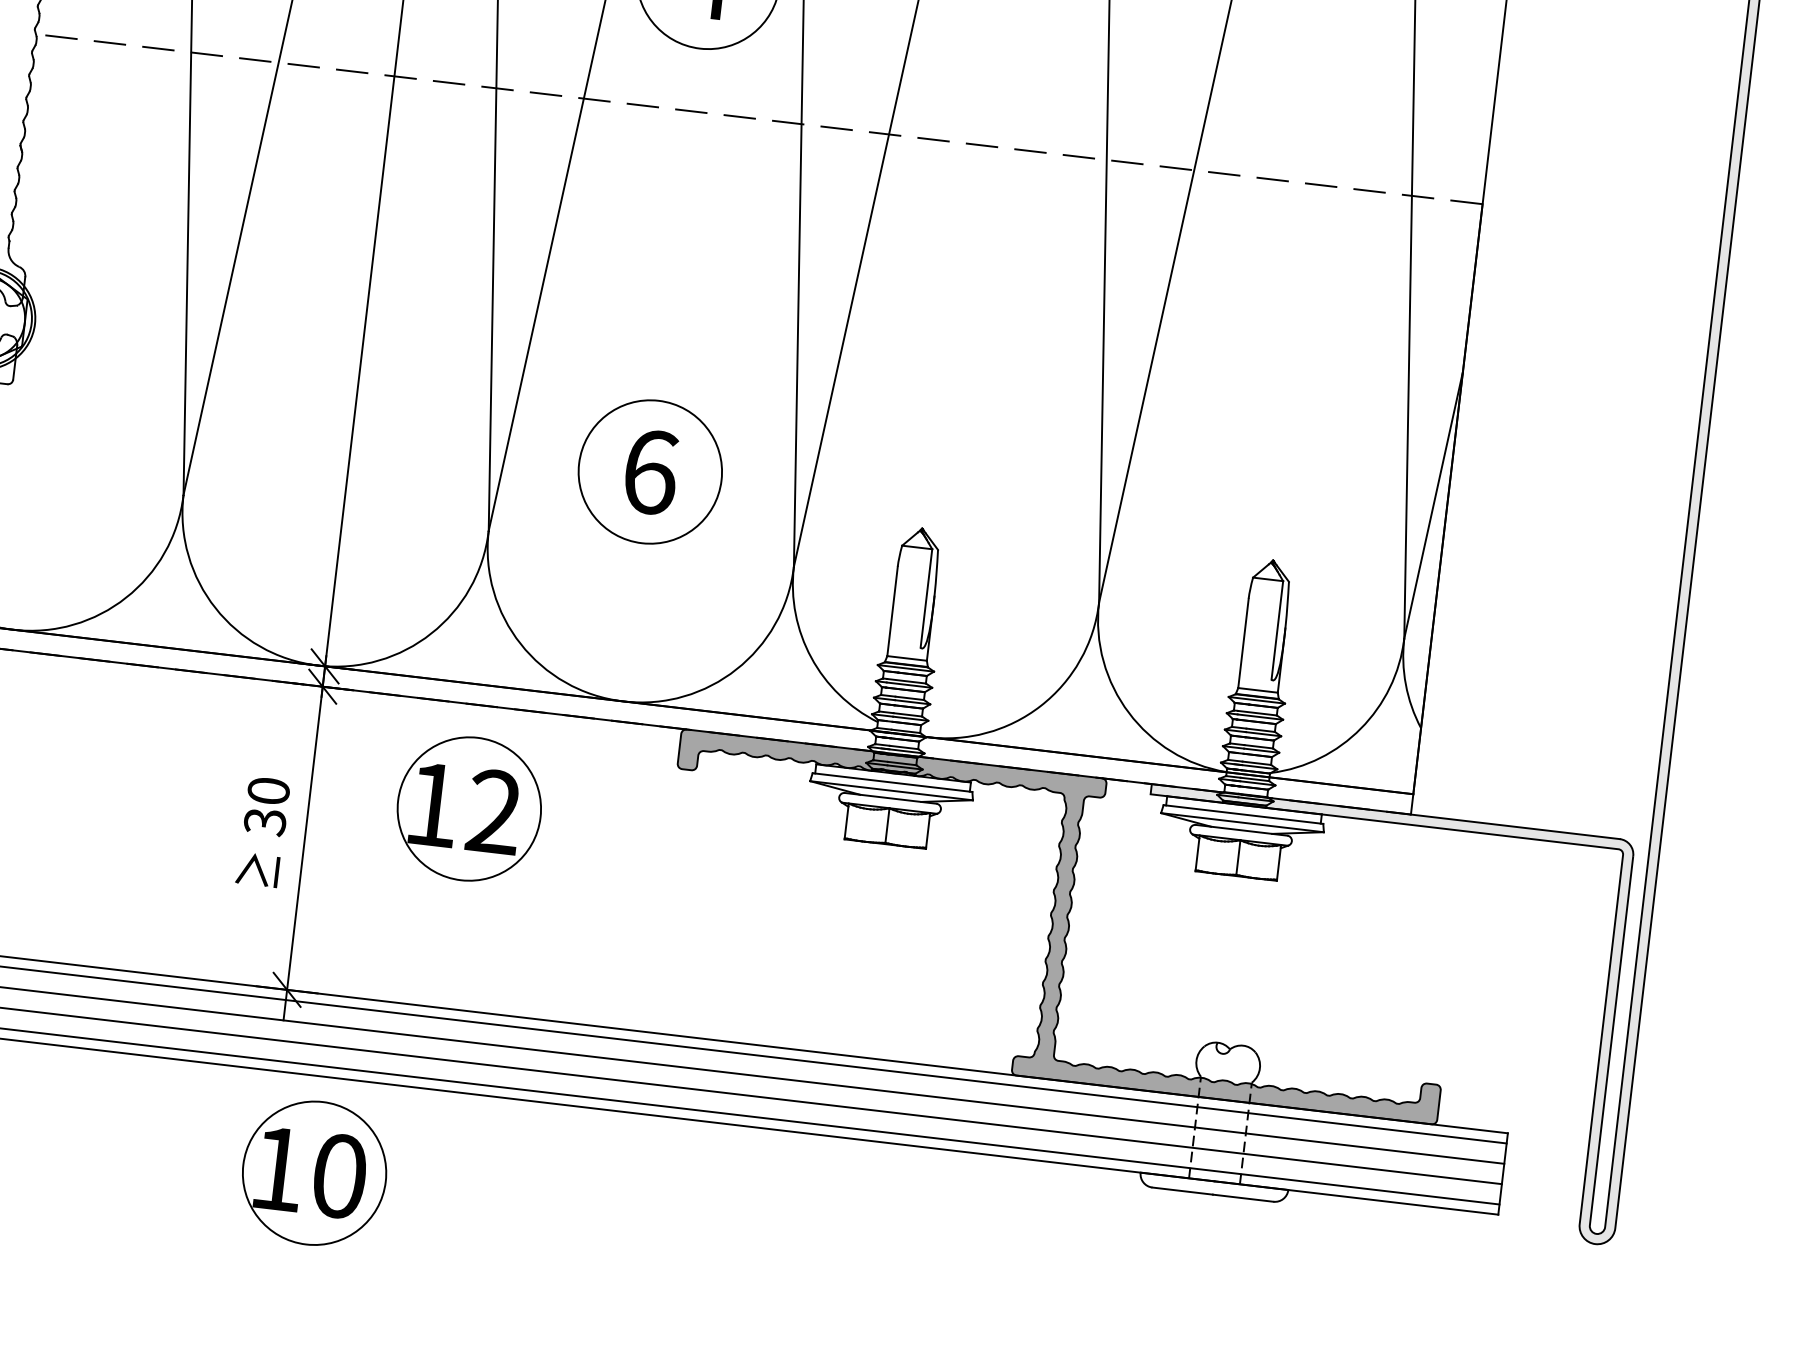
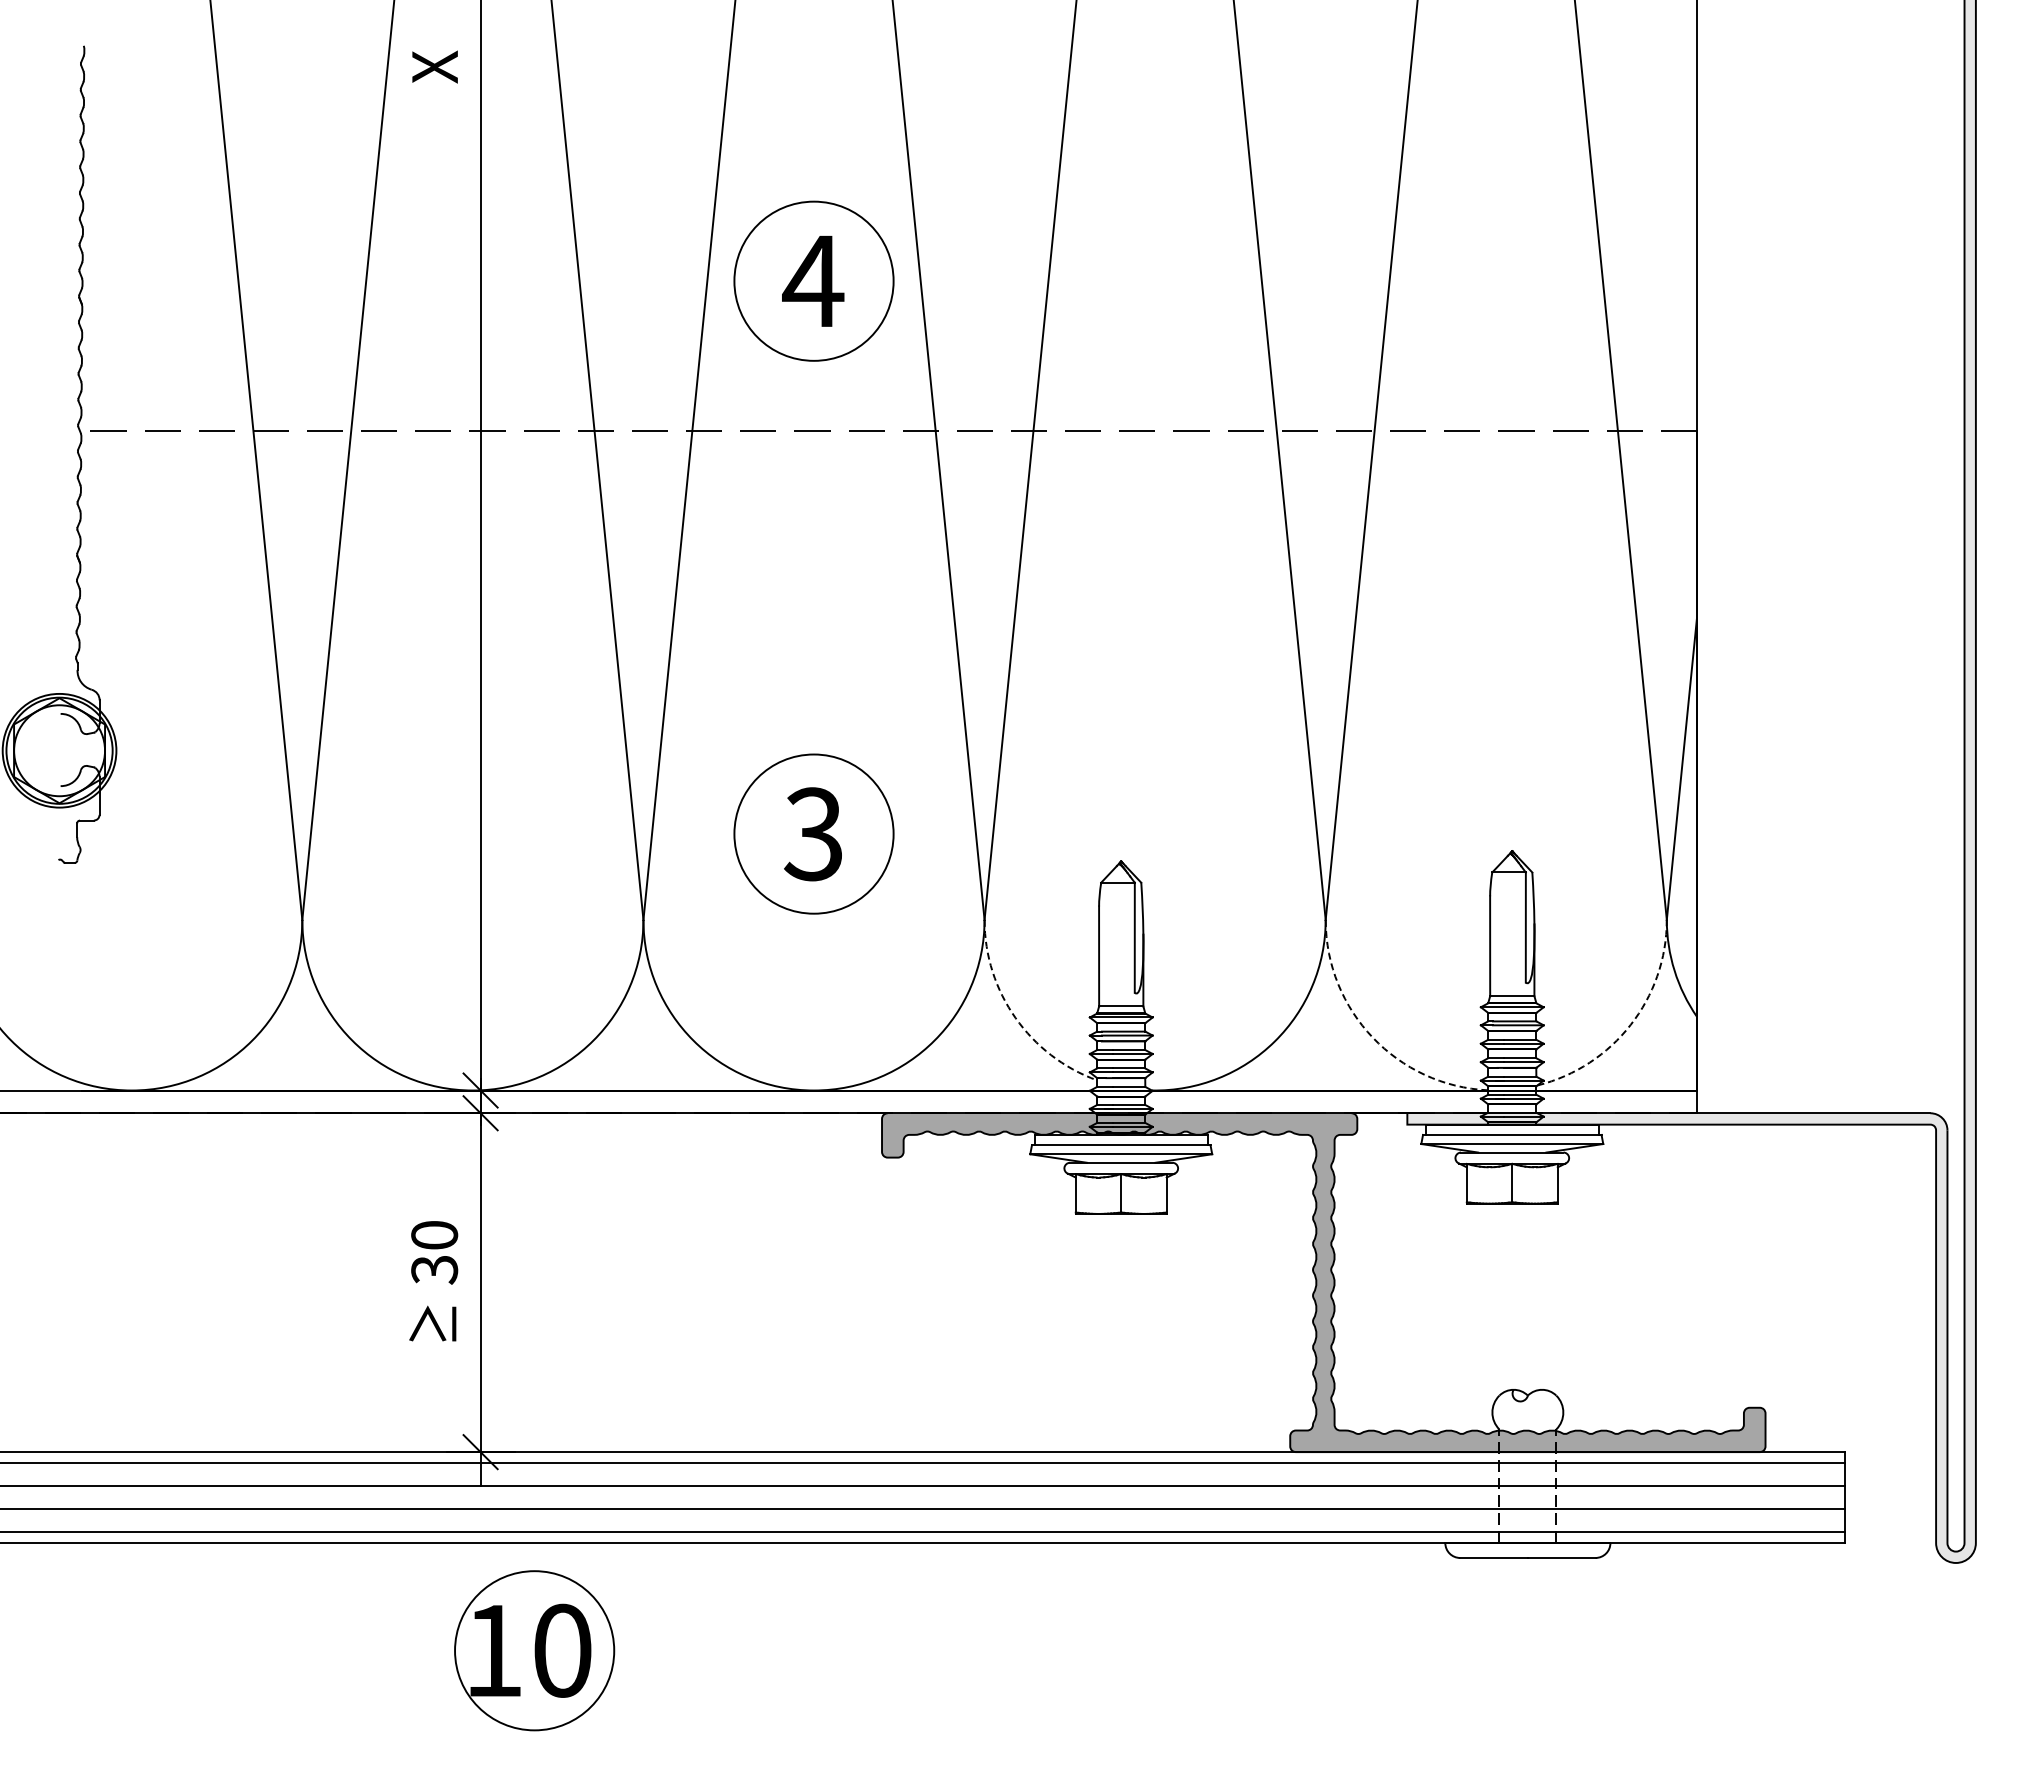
text: (649, 472) -> (813, 834), 6 -> 3
arc: (811, 658) -> (1015, 1018), solid -> dashed
arc: (1128, 712) -> (1372, 1037), solid -> dashed
arc: (1360, 729) -> (1630, 1025), solid -> dashed
part: (468, 808) -> (657, 1228), removed

